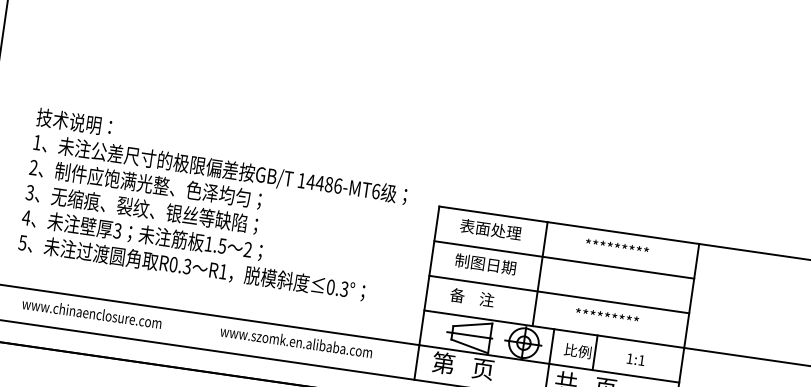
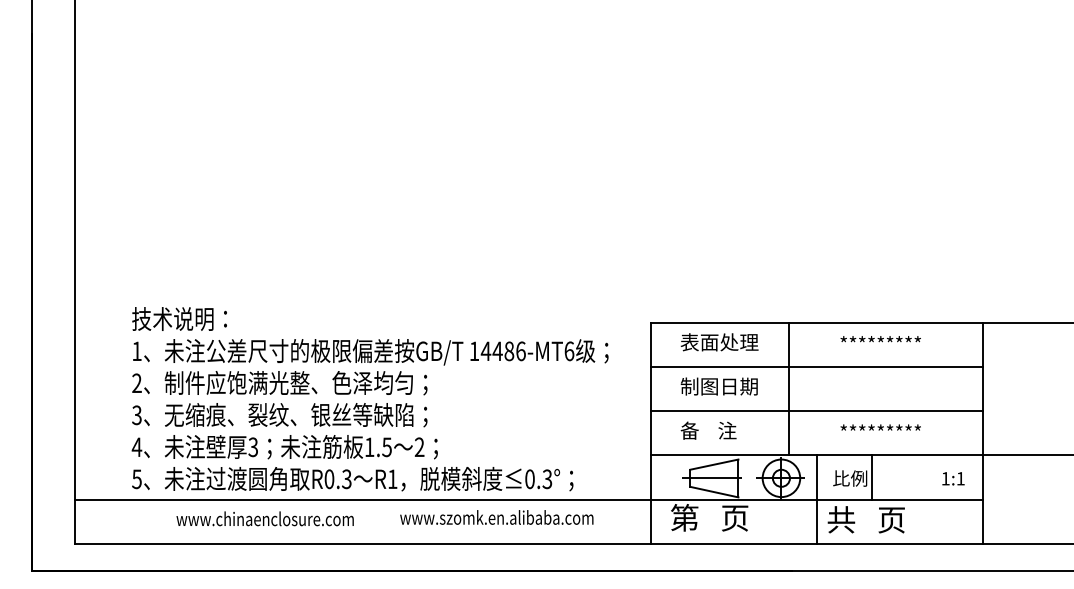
text: (214, 206) -> (369, 399), moved
text: (91, 313) -> (264, 518), moved
text: (636, 359) -> (953, 478), moved

